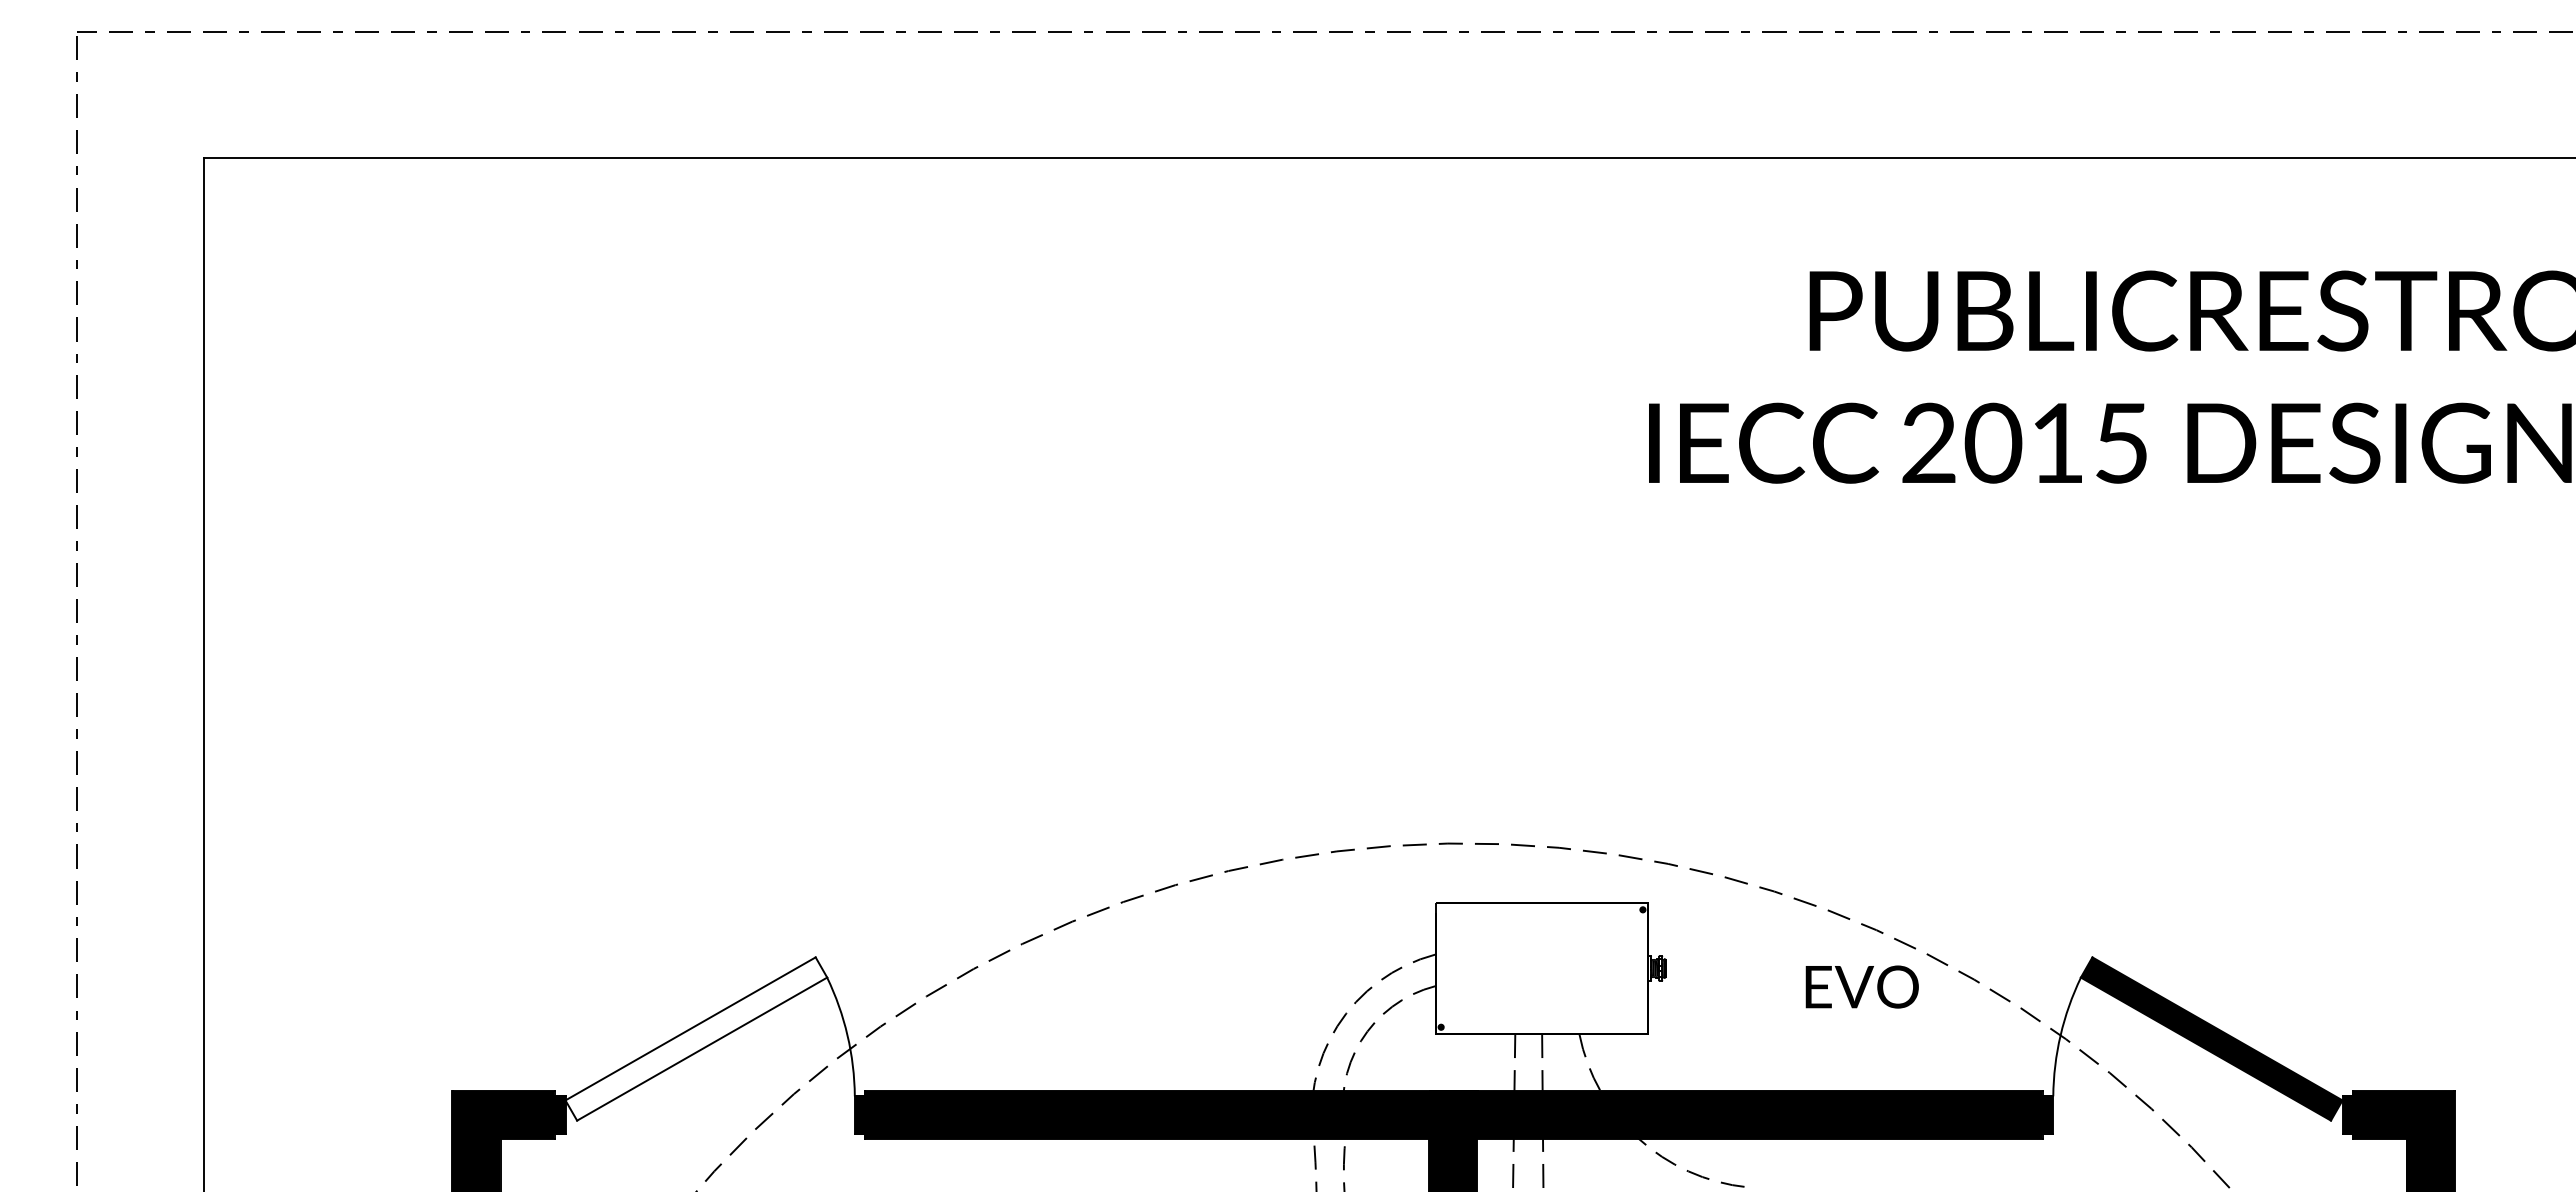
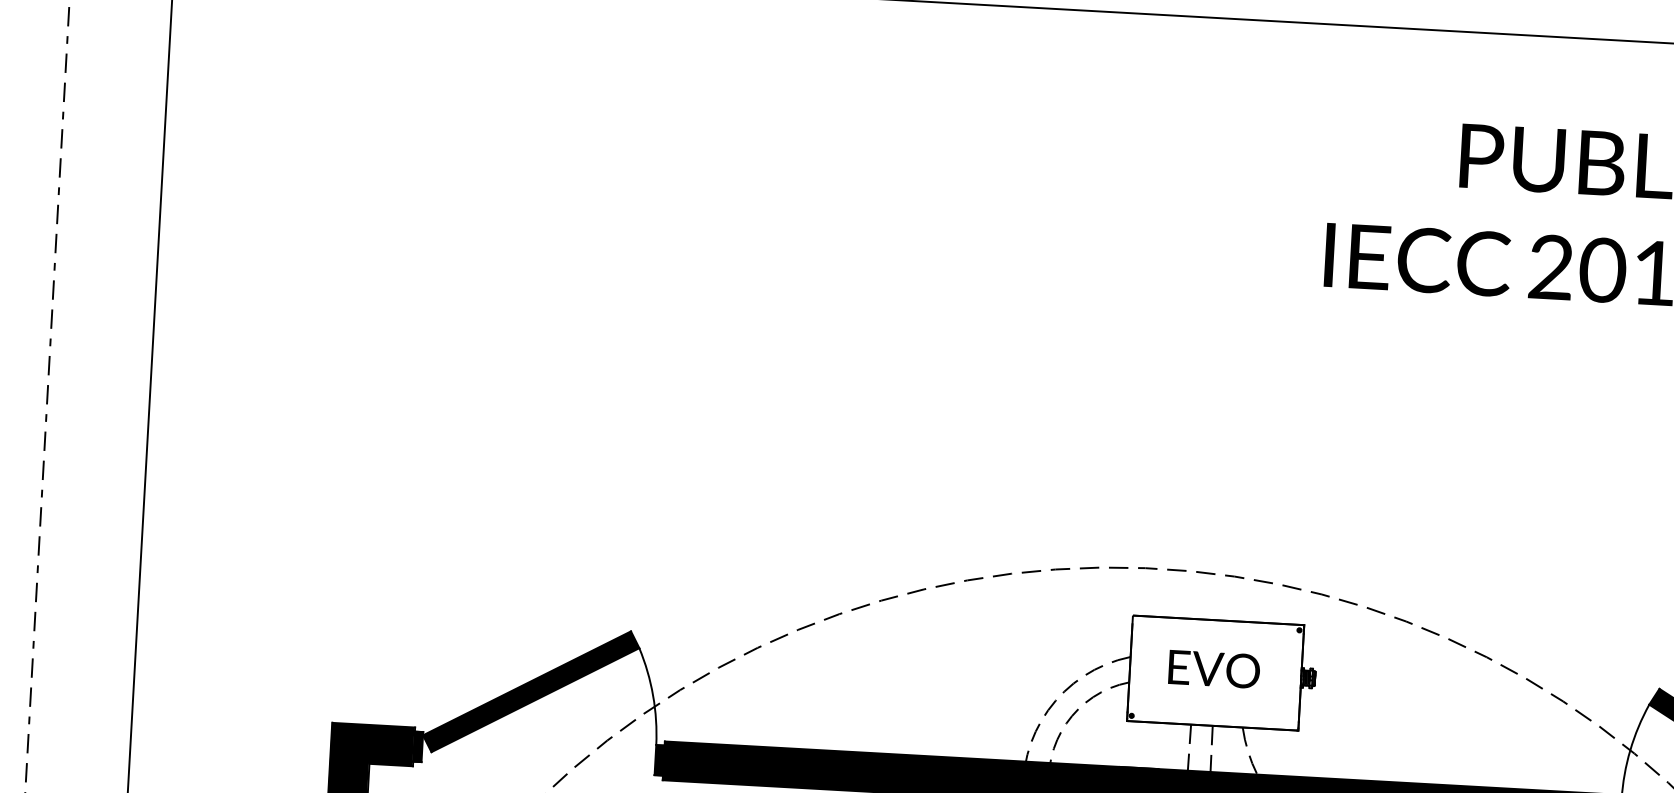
text: (1861, 986) -> (1213, 668), moved
fill: (696, 1038) -> (531, 691), added

